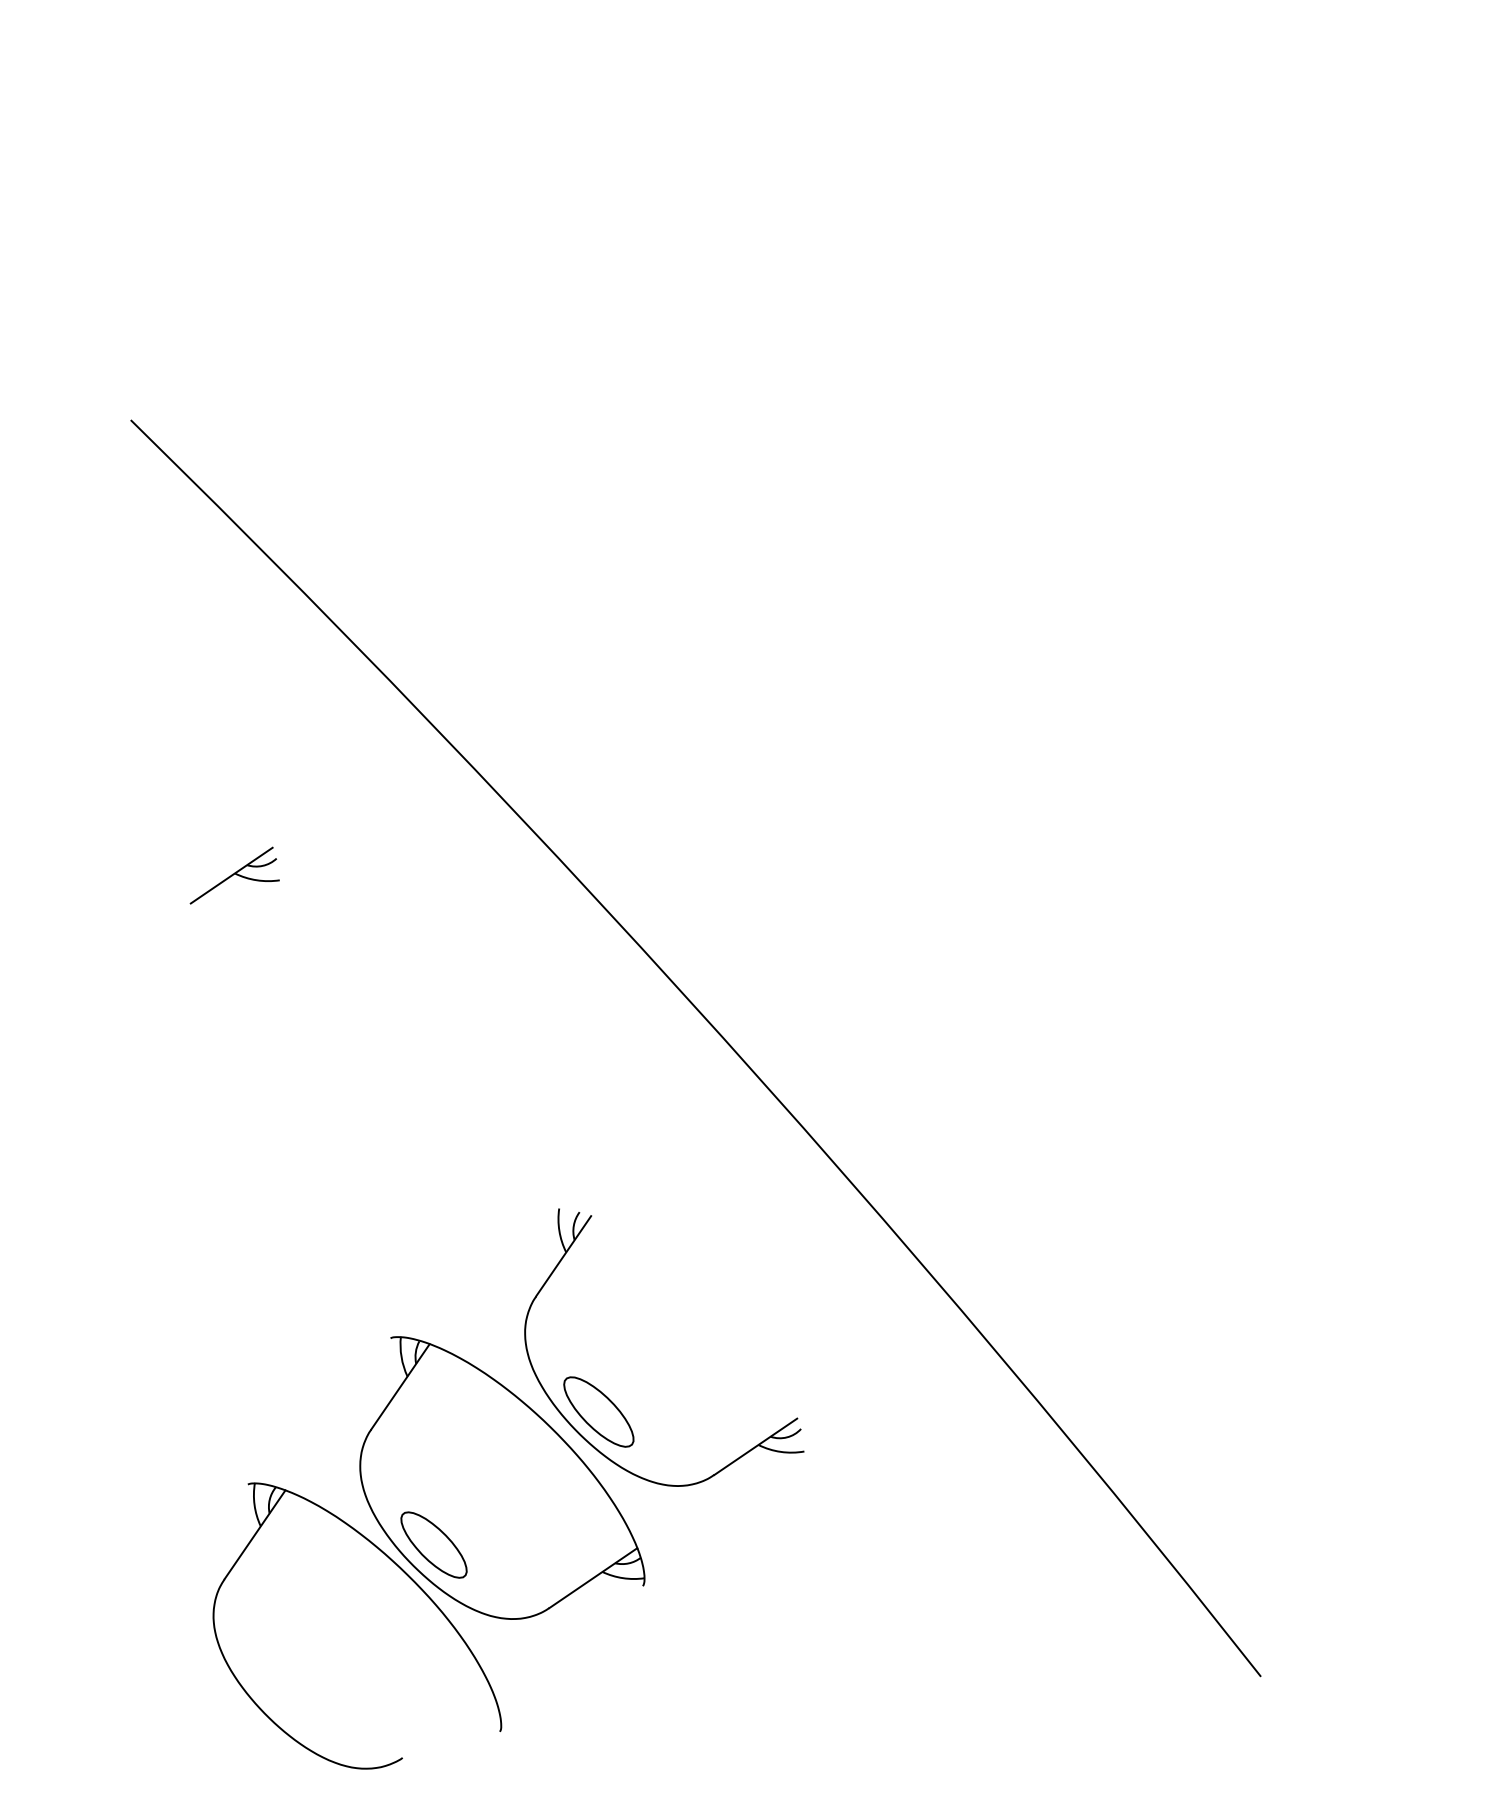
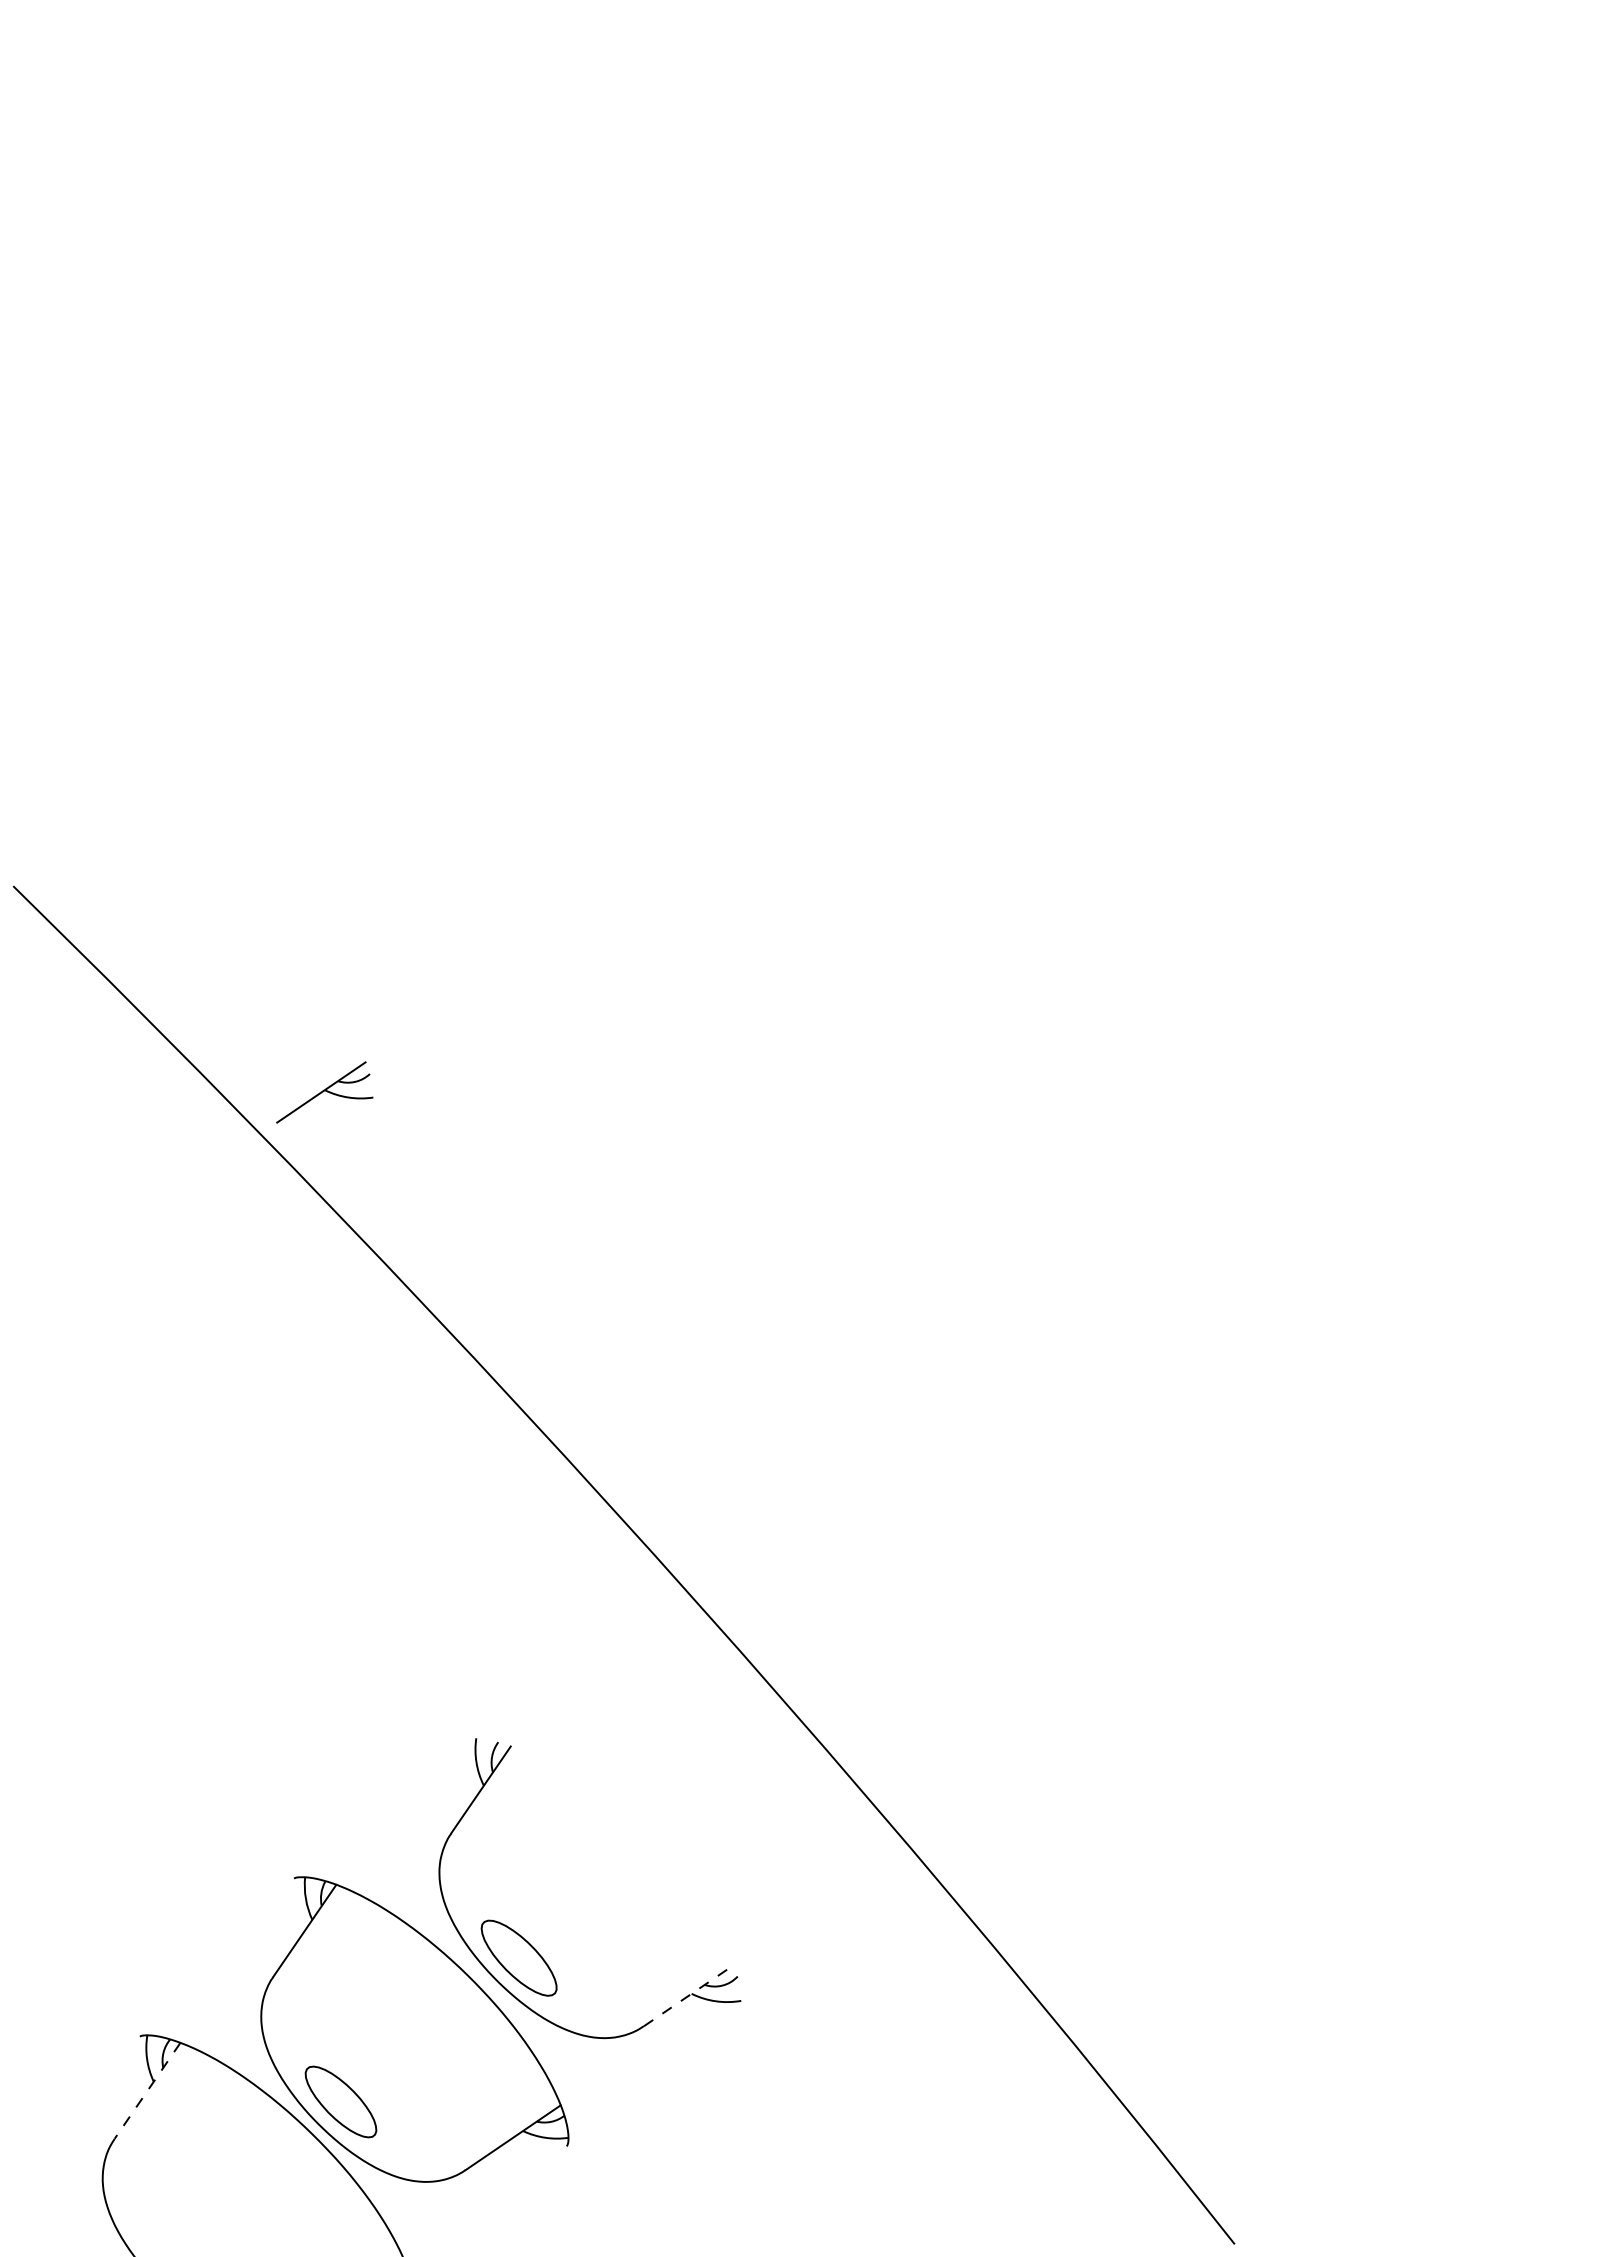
part: (234, 875) -> (324, 1092), moved
line: (756, 1446) -> (689, 1995), solid -> dashed
line: (254, 1535) -> (147, 2091), solid -> dashed

